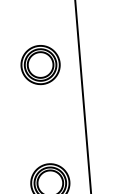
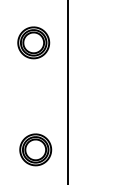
part: (40, 64) -> (33, 42), moved

